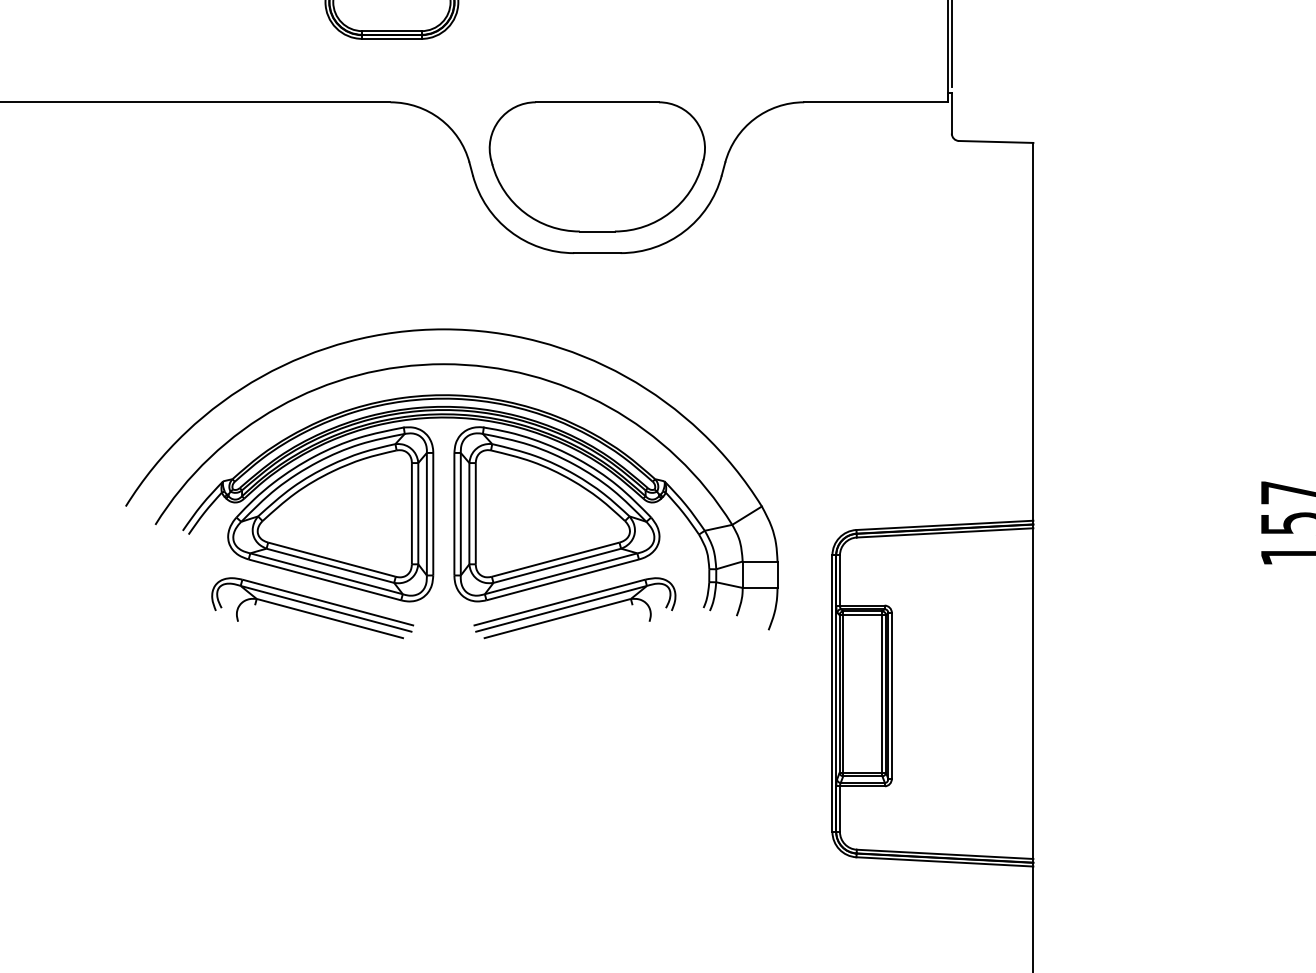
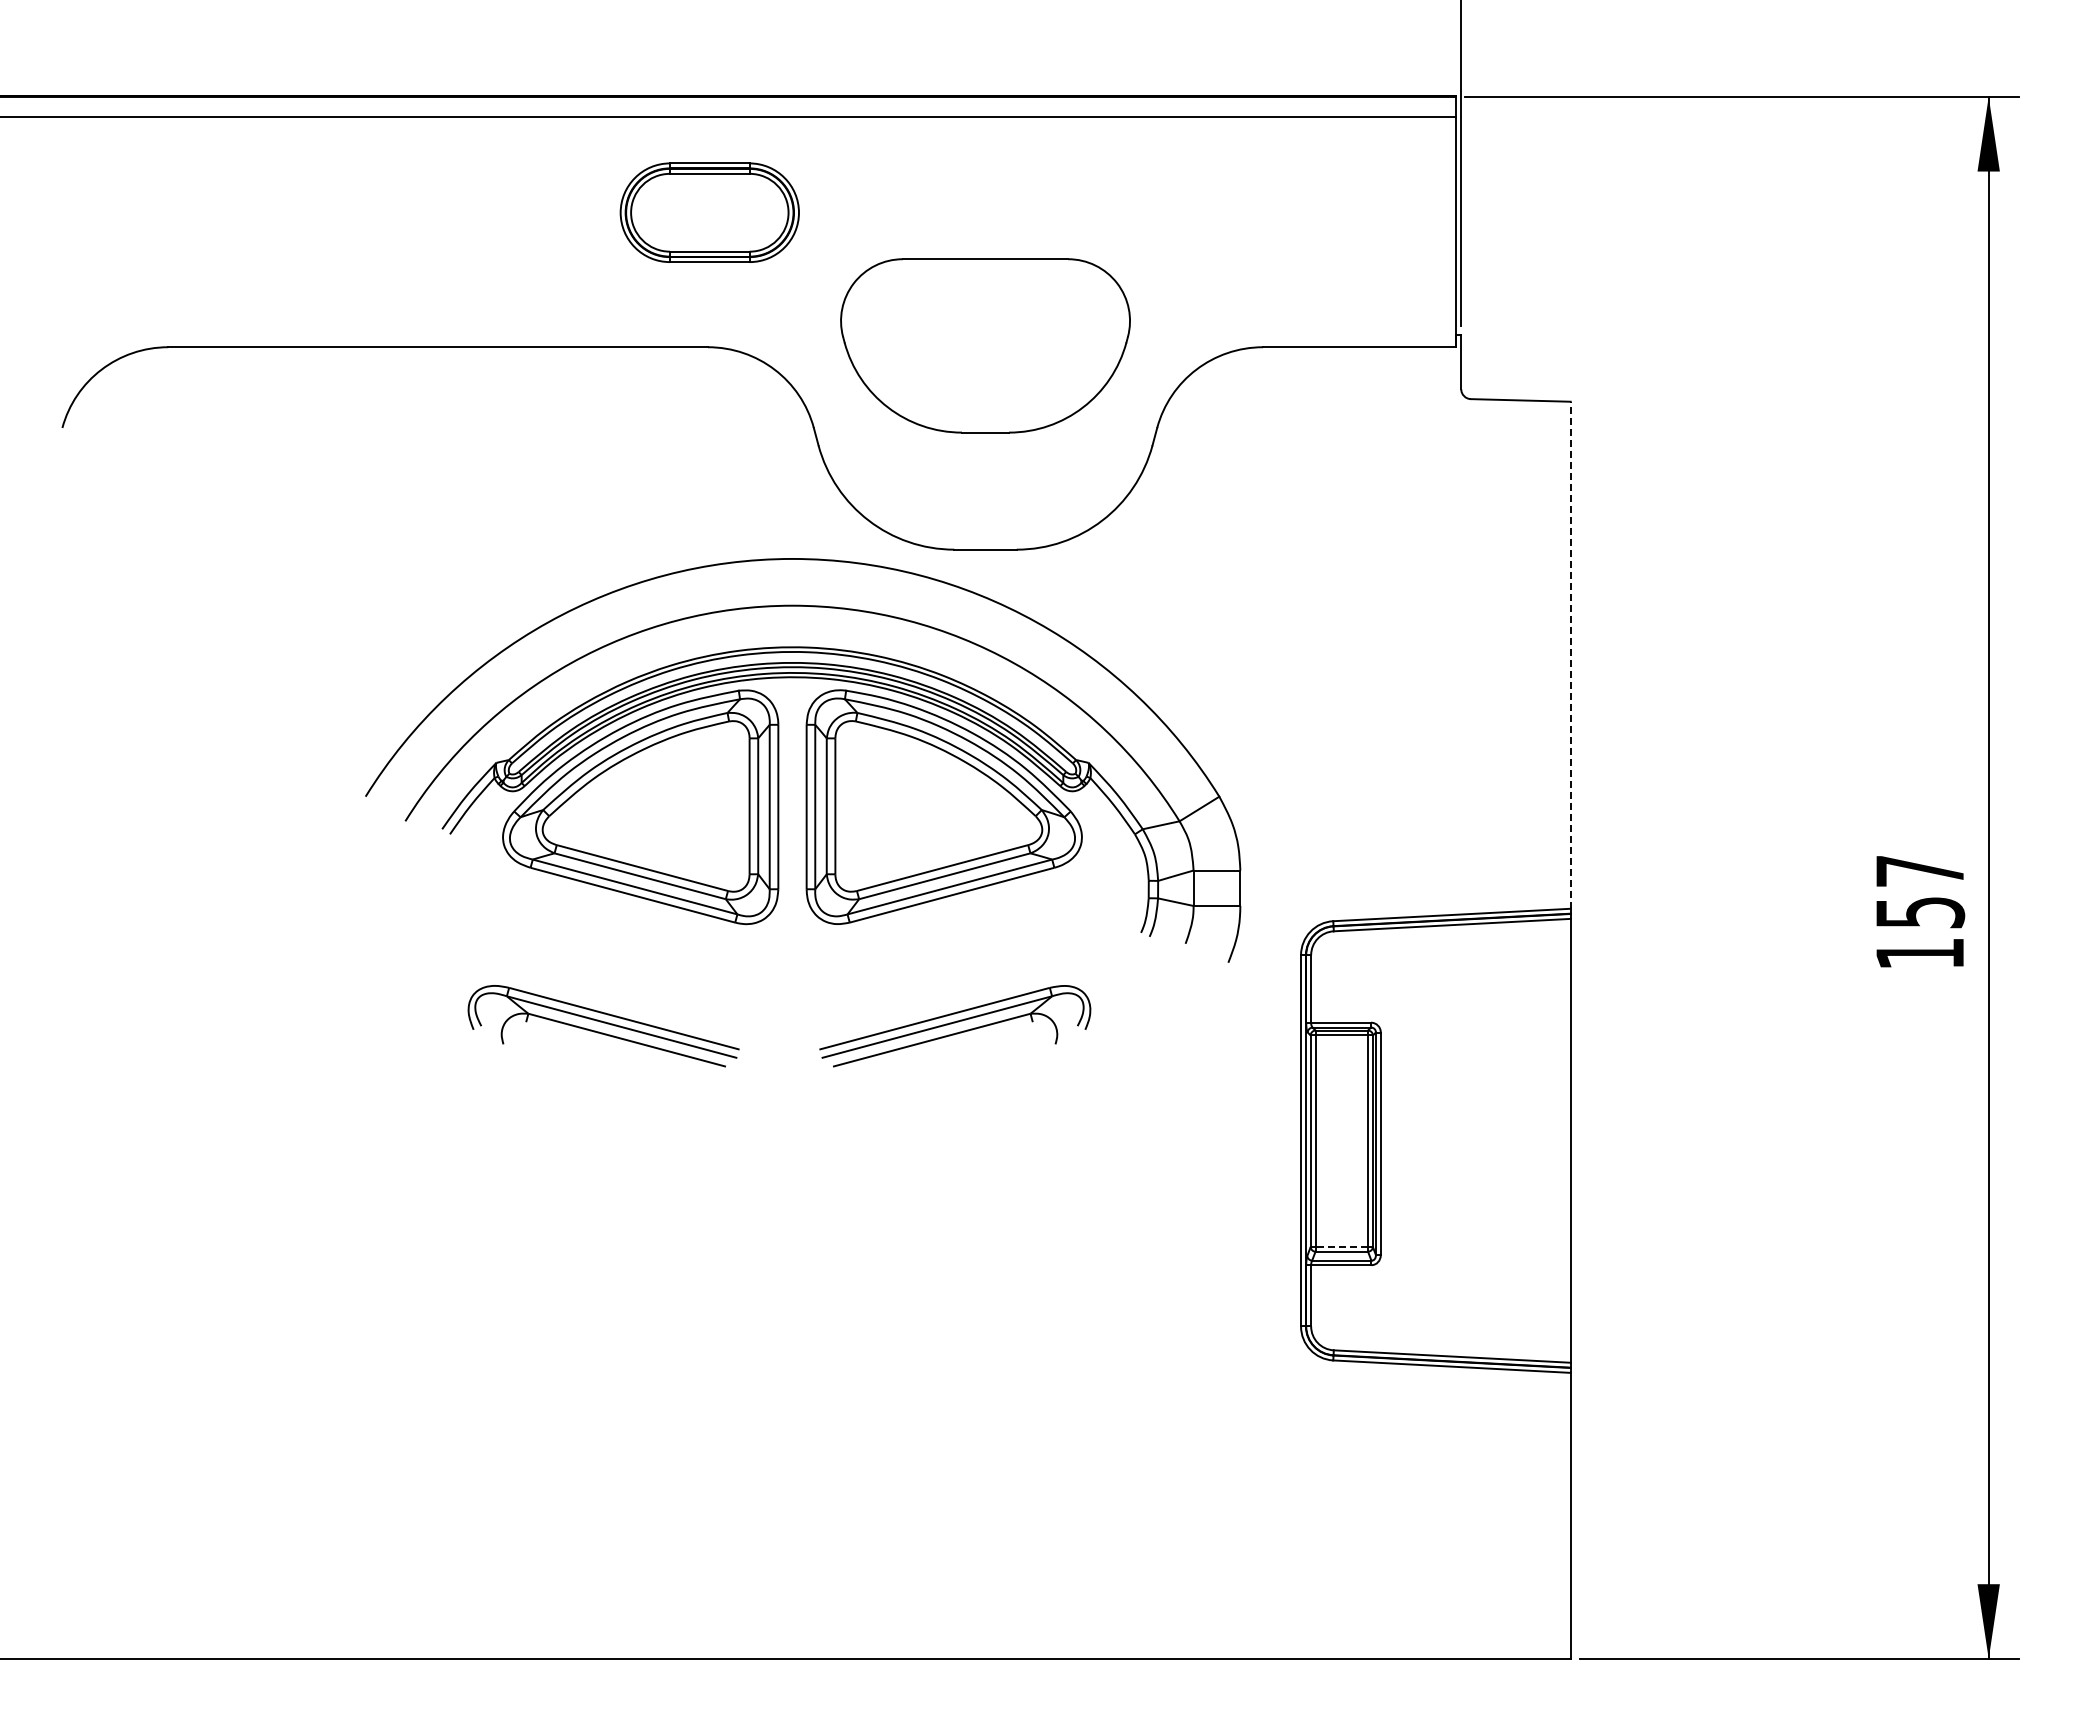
part: (597, 166) -> (985, 345), moved
line: (1033, 332) -> (1570, 655), solid -> dashed
part: (452, 479) -> (803, 760), moved
line: (862, 773) -> (1341, 1247), solid -> dashed

